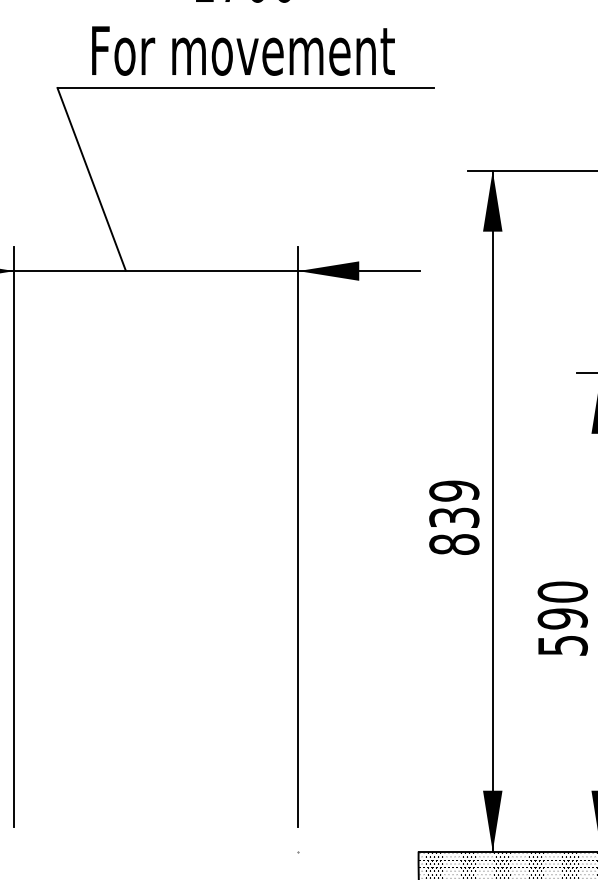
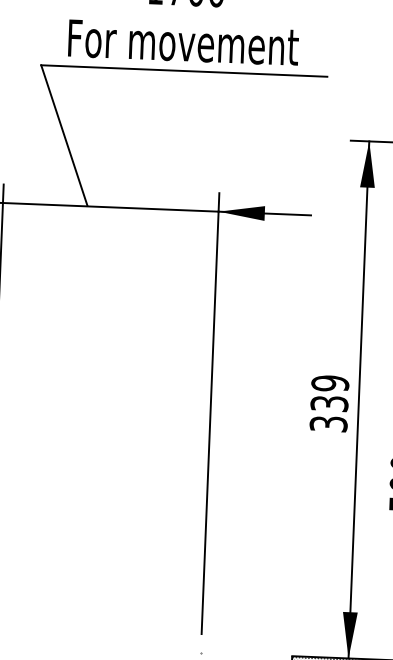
text: (454, 544) -> (328, 424), 839 -> 339

